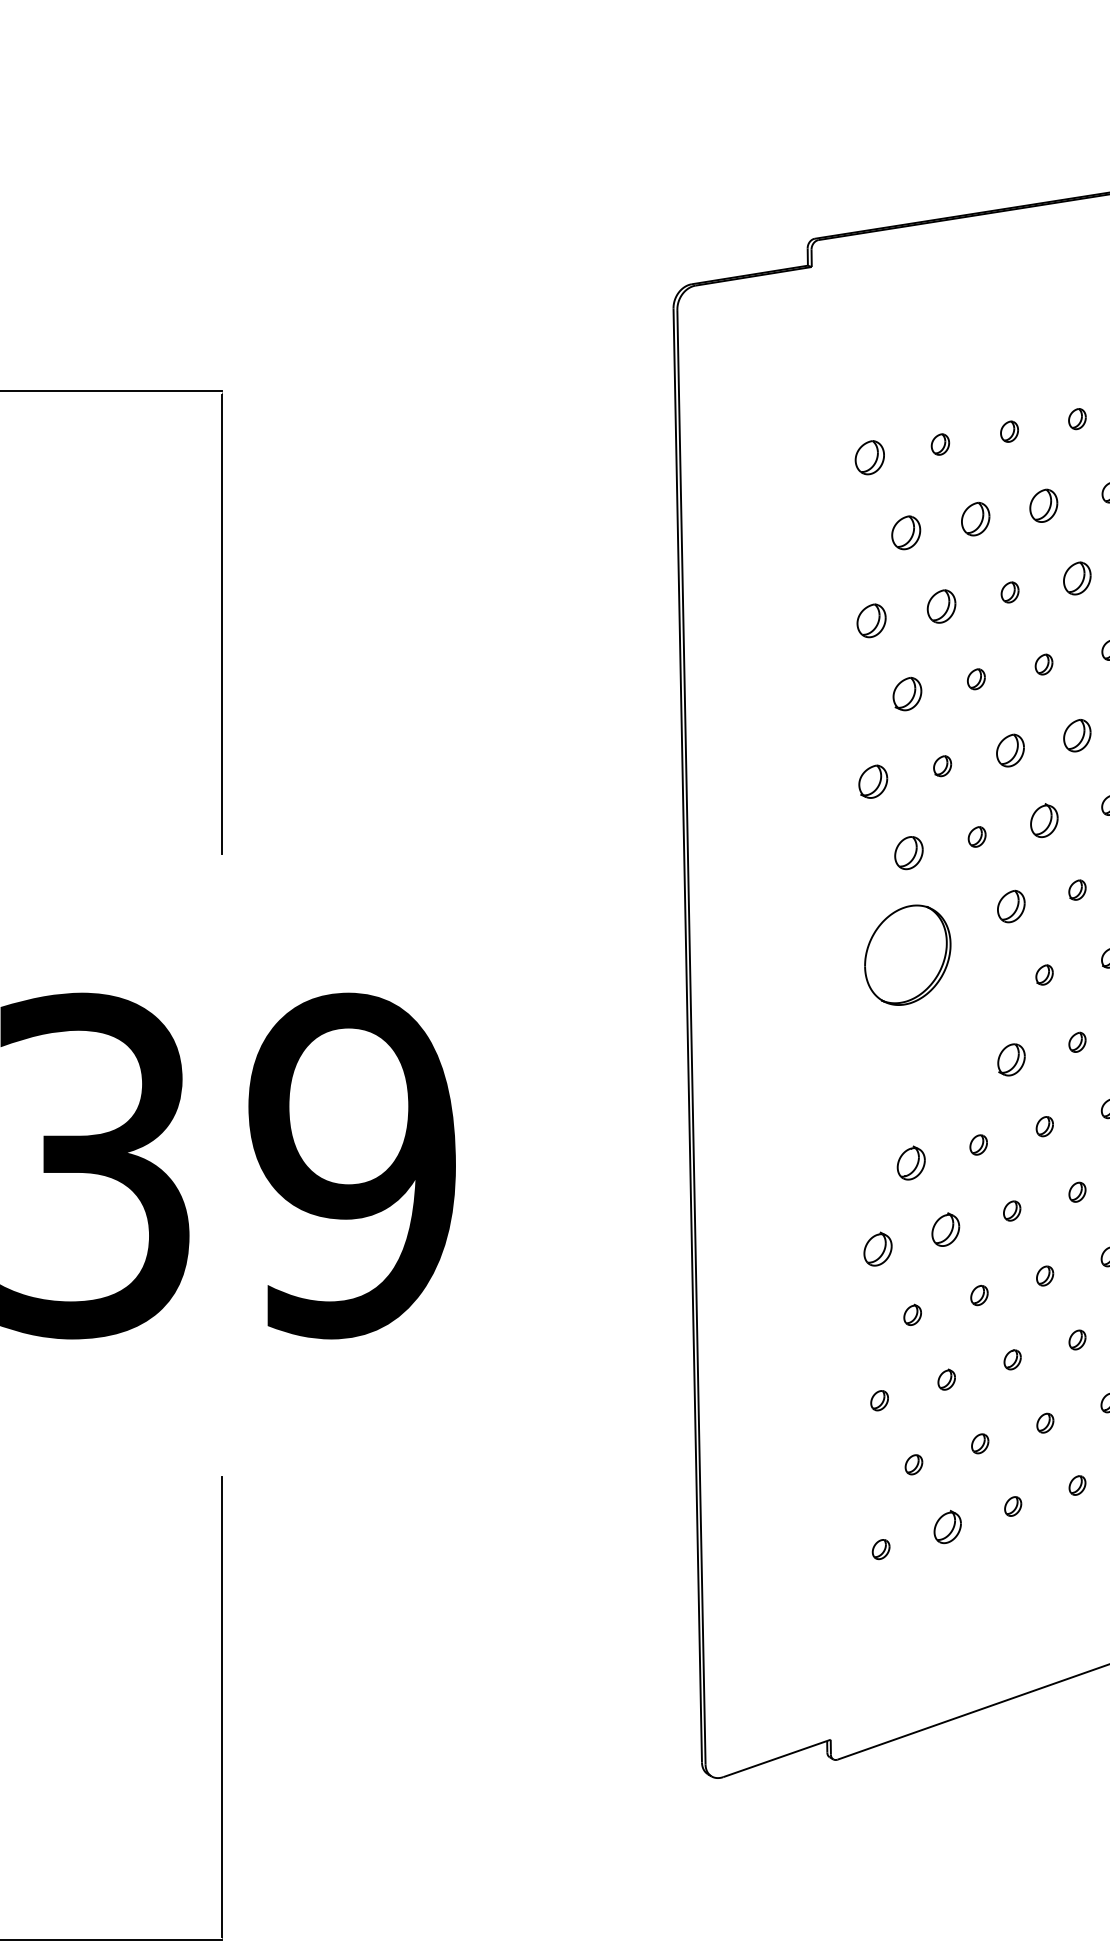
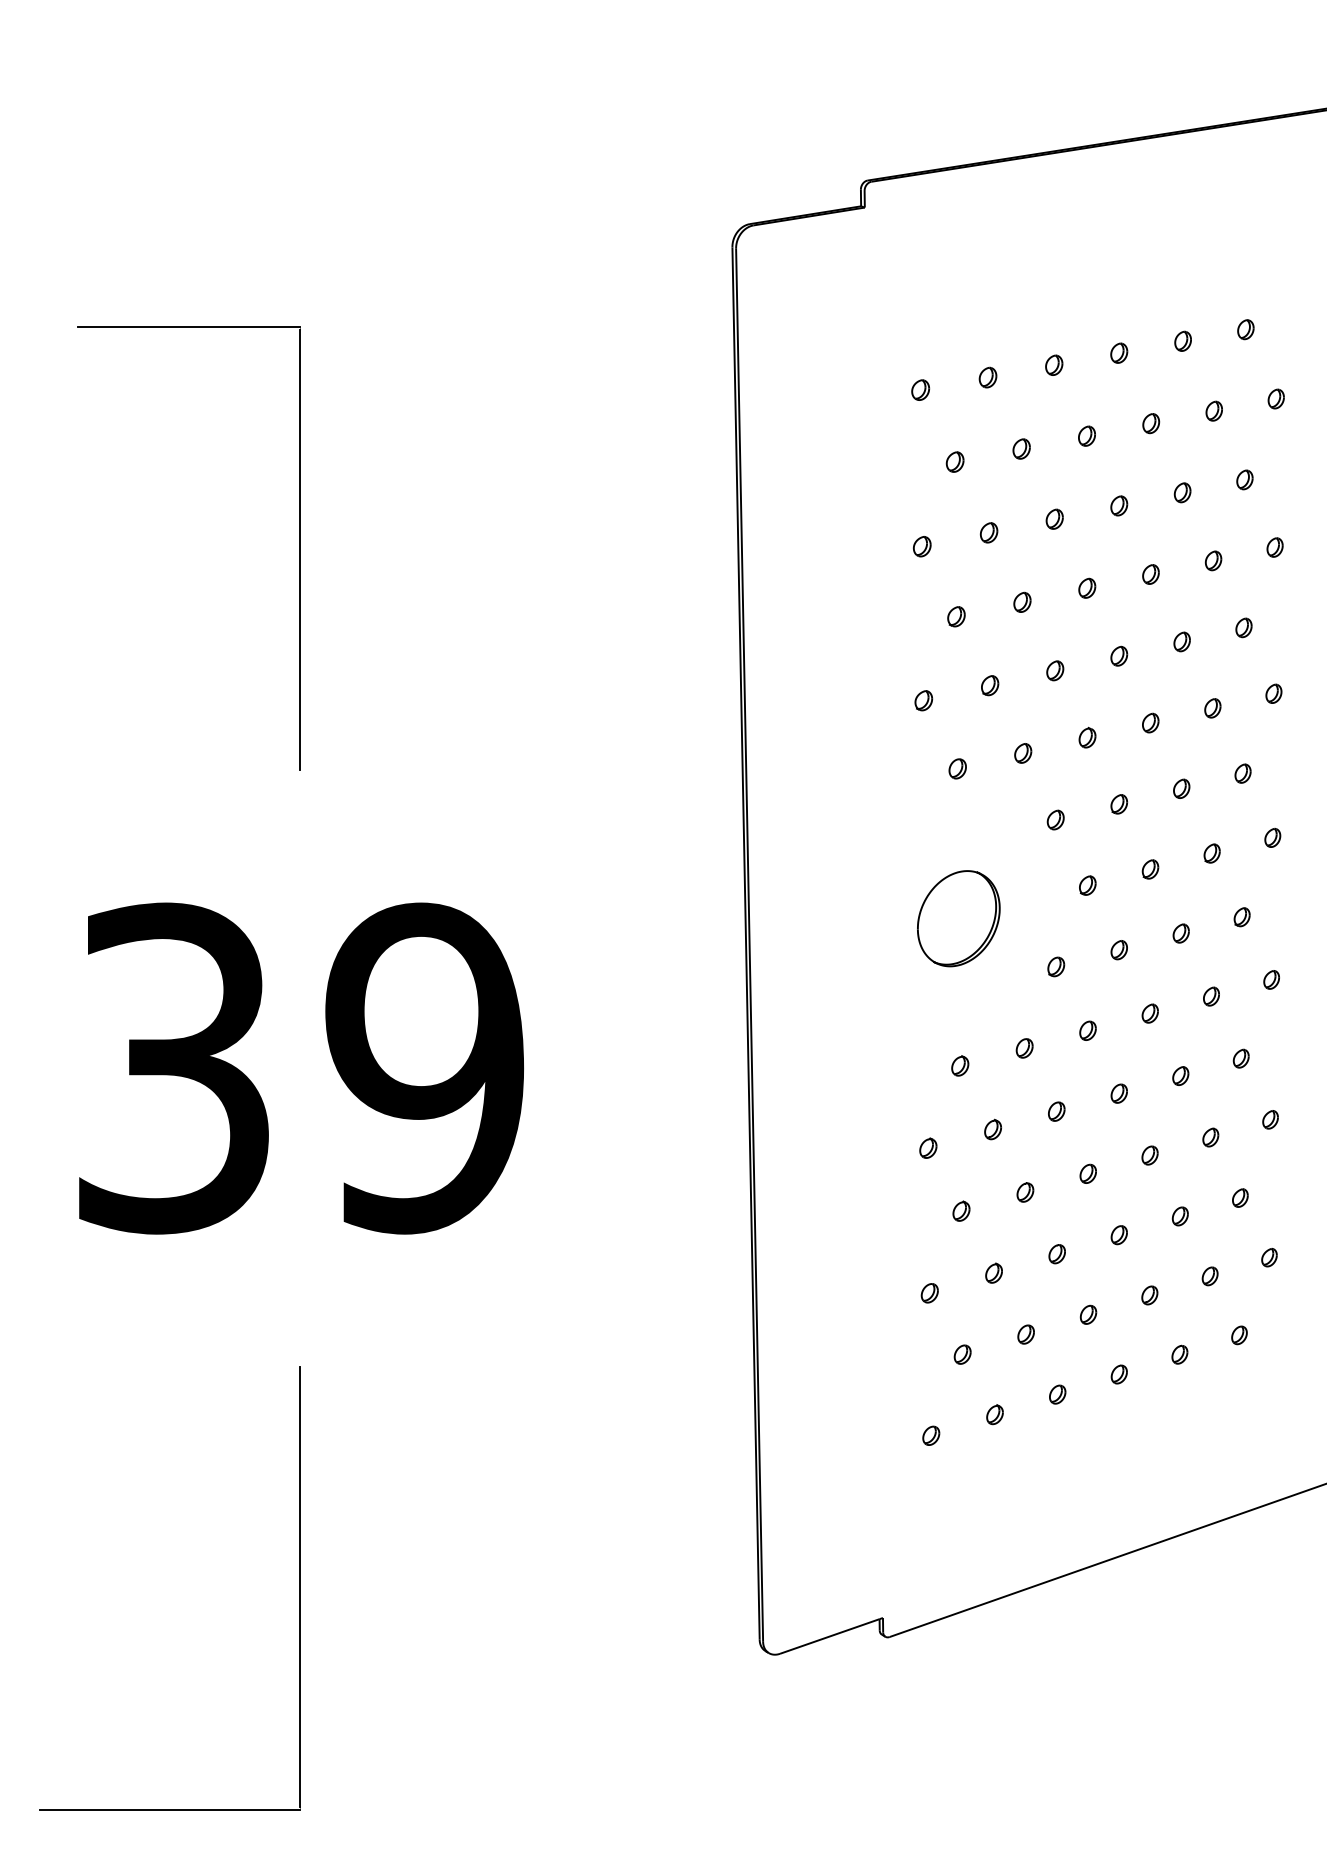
part: (869, 456) -> (920, 389), size x0.62
part: (1043, 504) -> (1086, 435), size x0.62
part: (975, 518) -> (1021, 448), size x0.62
part: (905, 532) -> (954, 461), size x0.62
part: (1077, 578) -> (1119, 505), size x0.62
part: (940, 606) -> (988, 532), size x0.62
part: (871, 620) -> (922, 546), size x0.62
part: (907, 693) -> (956, 616), size x0.62
part: (1077, 734) -> (1119, 655), size x0.62
part: (1010, 750) -> (1055, 670), size x0.62
part: (873, 781) -> (923, 700), size x0.62
part: (1044, 820) -> (1087, 737), size x0.62
part: (908, 852) -> (957, 768), size x0.62
part: (1010, 905) -> (1055, 819), size x0.62
part: (907, 955) -> (958, 918), moved
part: (1011, 1059) -> (1056, 966), size x0.62
part: (911, 1162) -> (960, 1065), size x0.62
part: (945, 1229) -> (992, 1129), size x0.62
part: (878, 1248) -> (928, 1147), size x0.62
part: (947, 1527) -> (994, 1414), size x0.62

